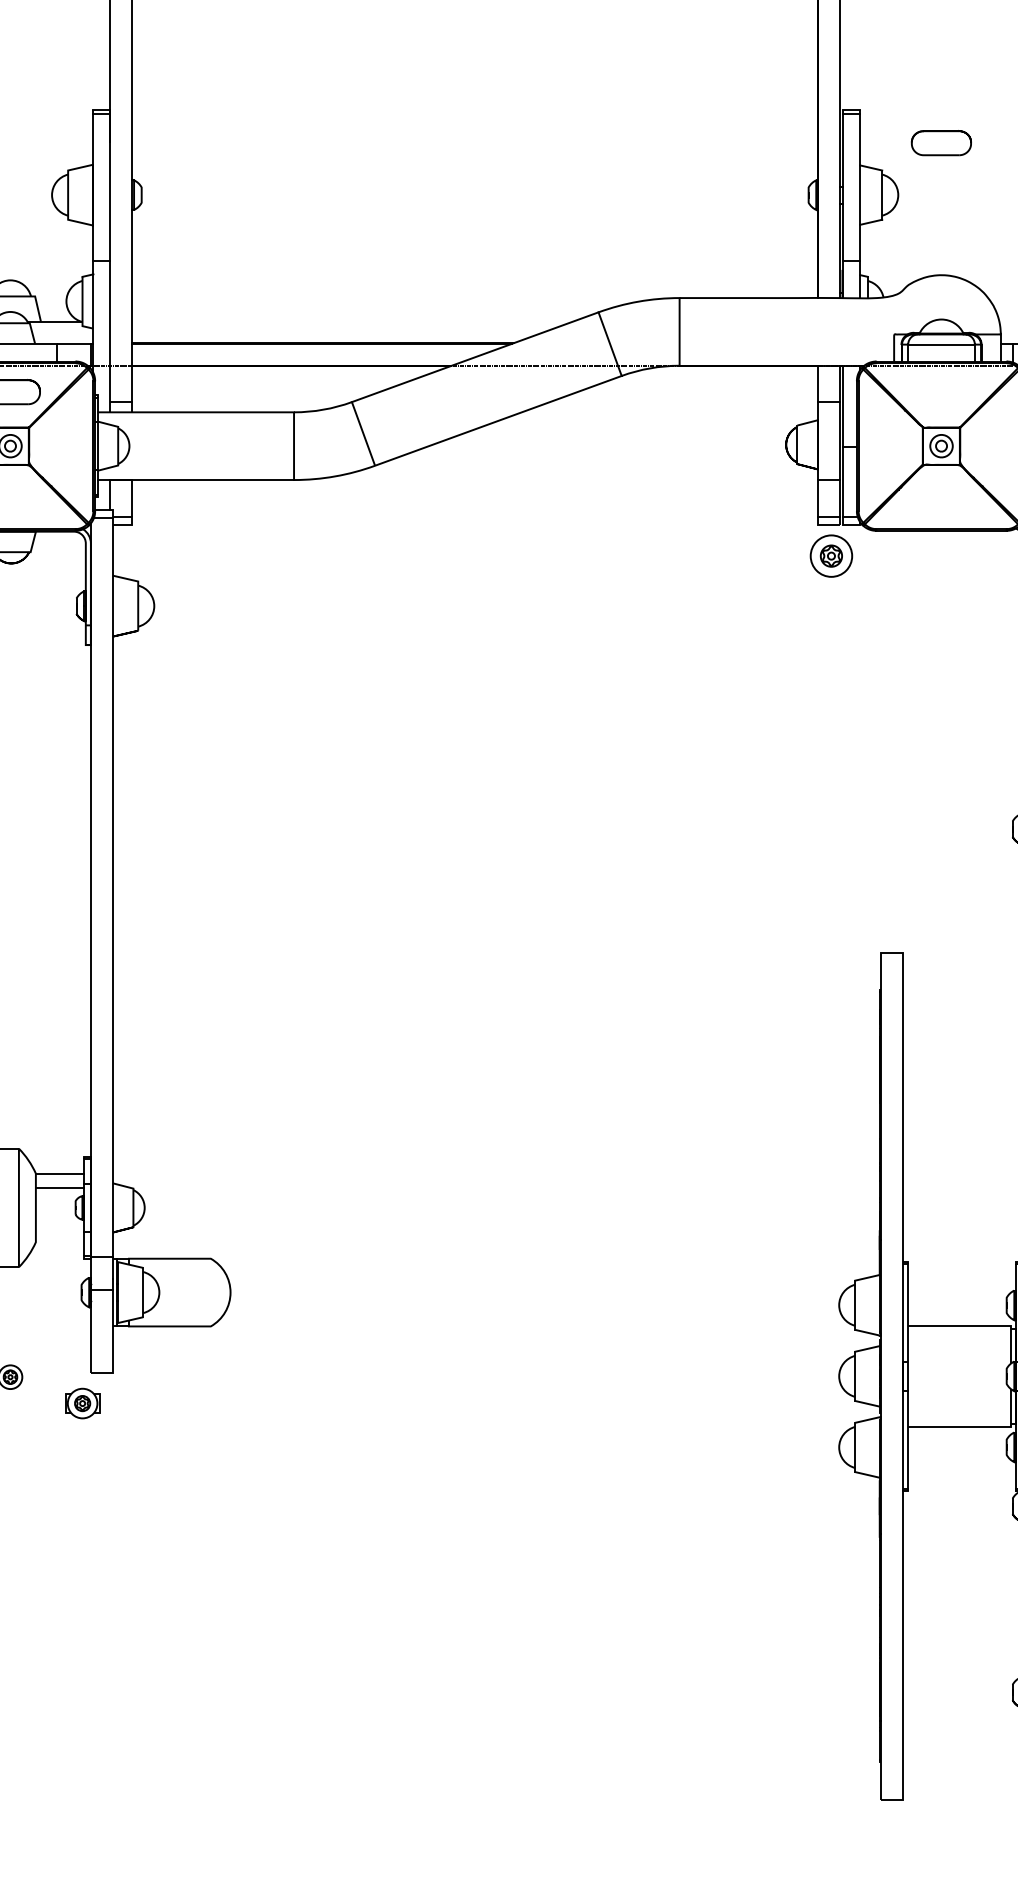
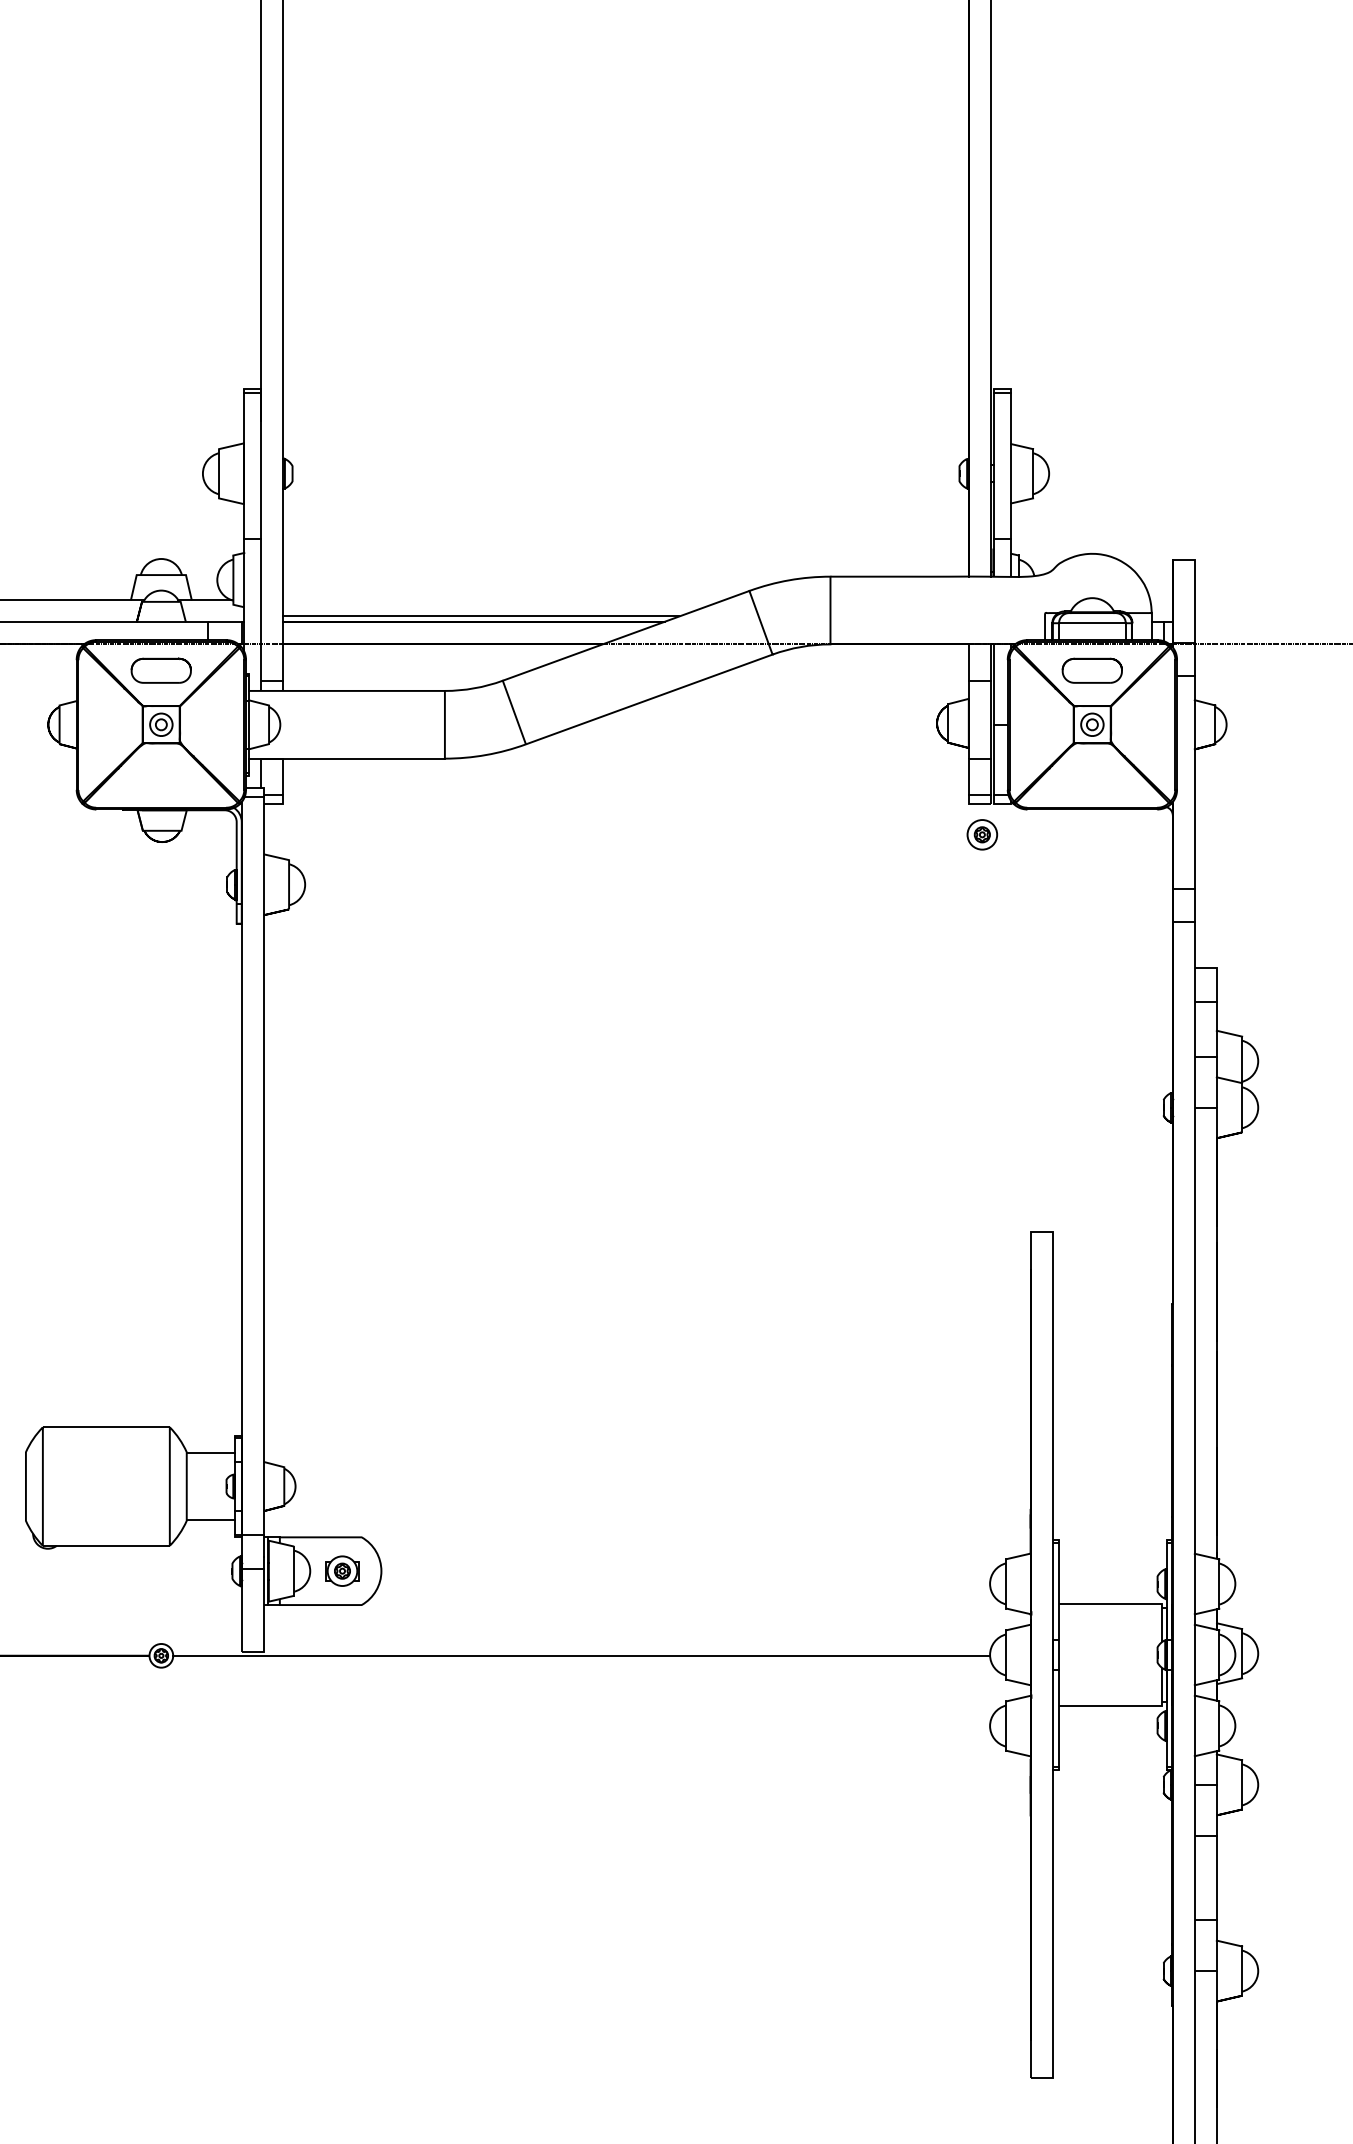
part: (940, 142) -> (1091, 670), moved
line: (330, 337) -> (481, 616), added
part: (831, 555) -> (982, 834), size x0.71
line: (59, 1187) -> (210, 1520), moved
line: (430, 1376) -> (581, 1655), added
part: (82, 1402) -> (342, 1570), moved

